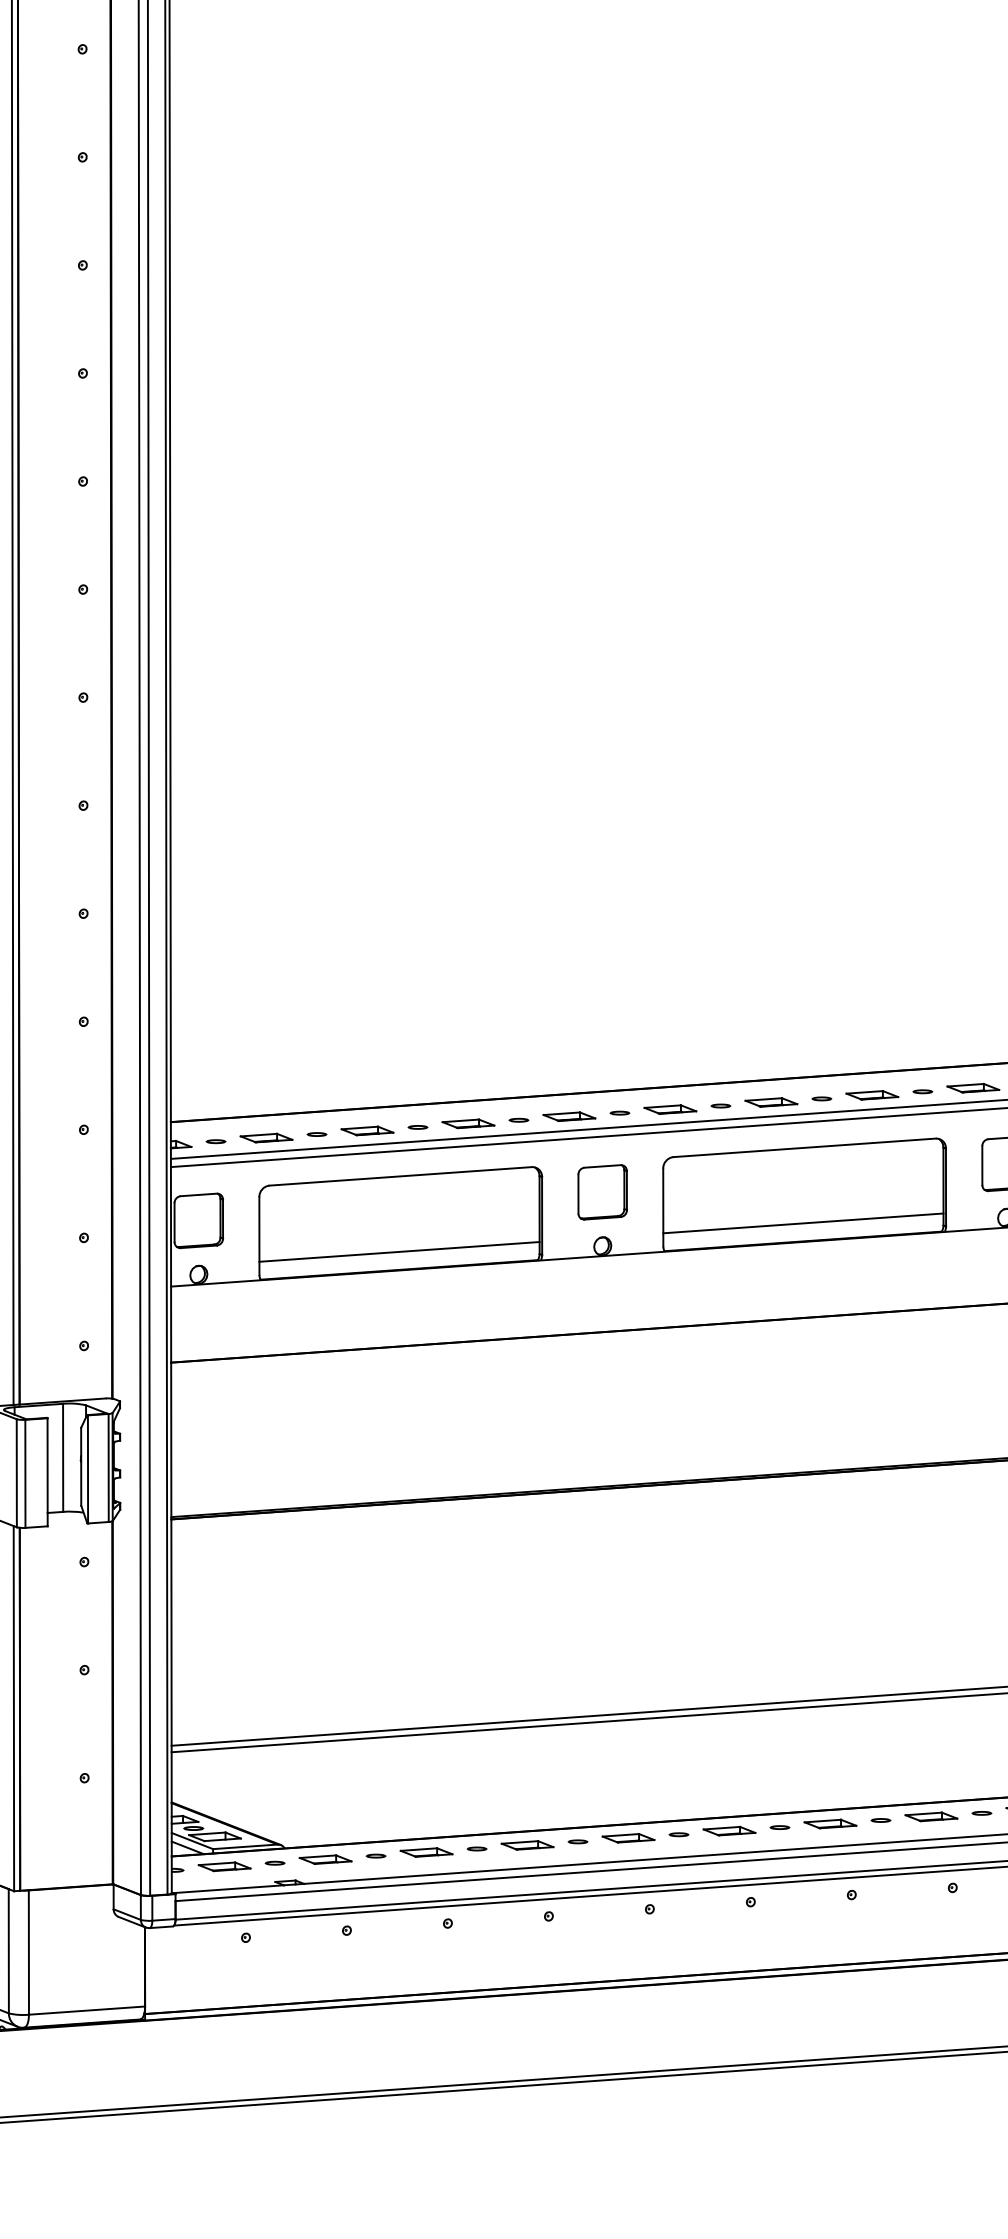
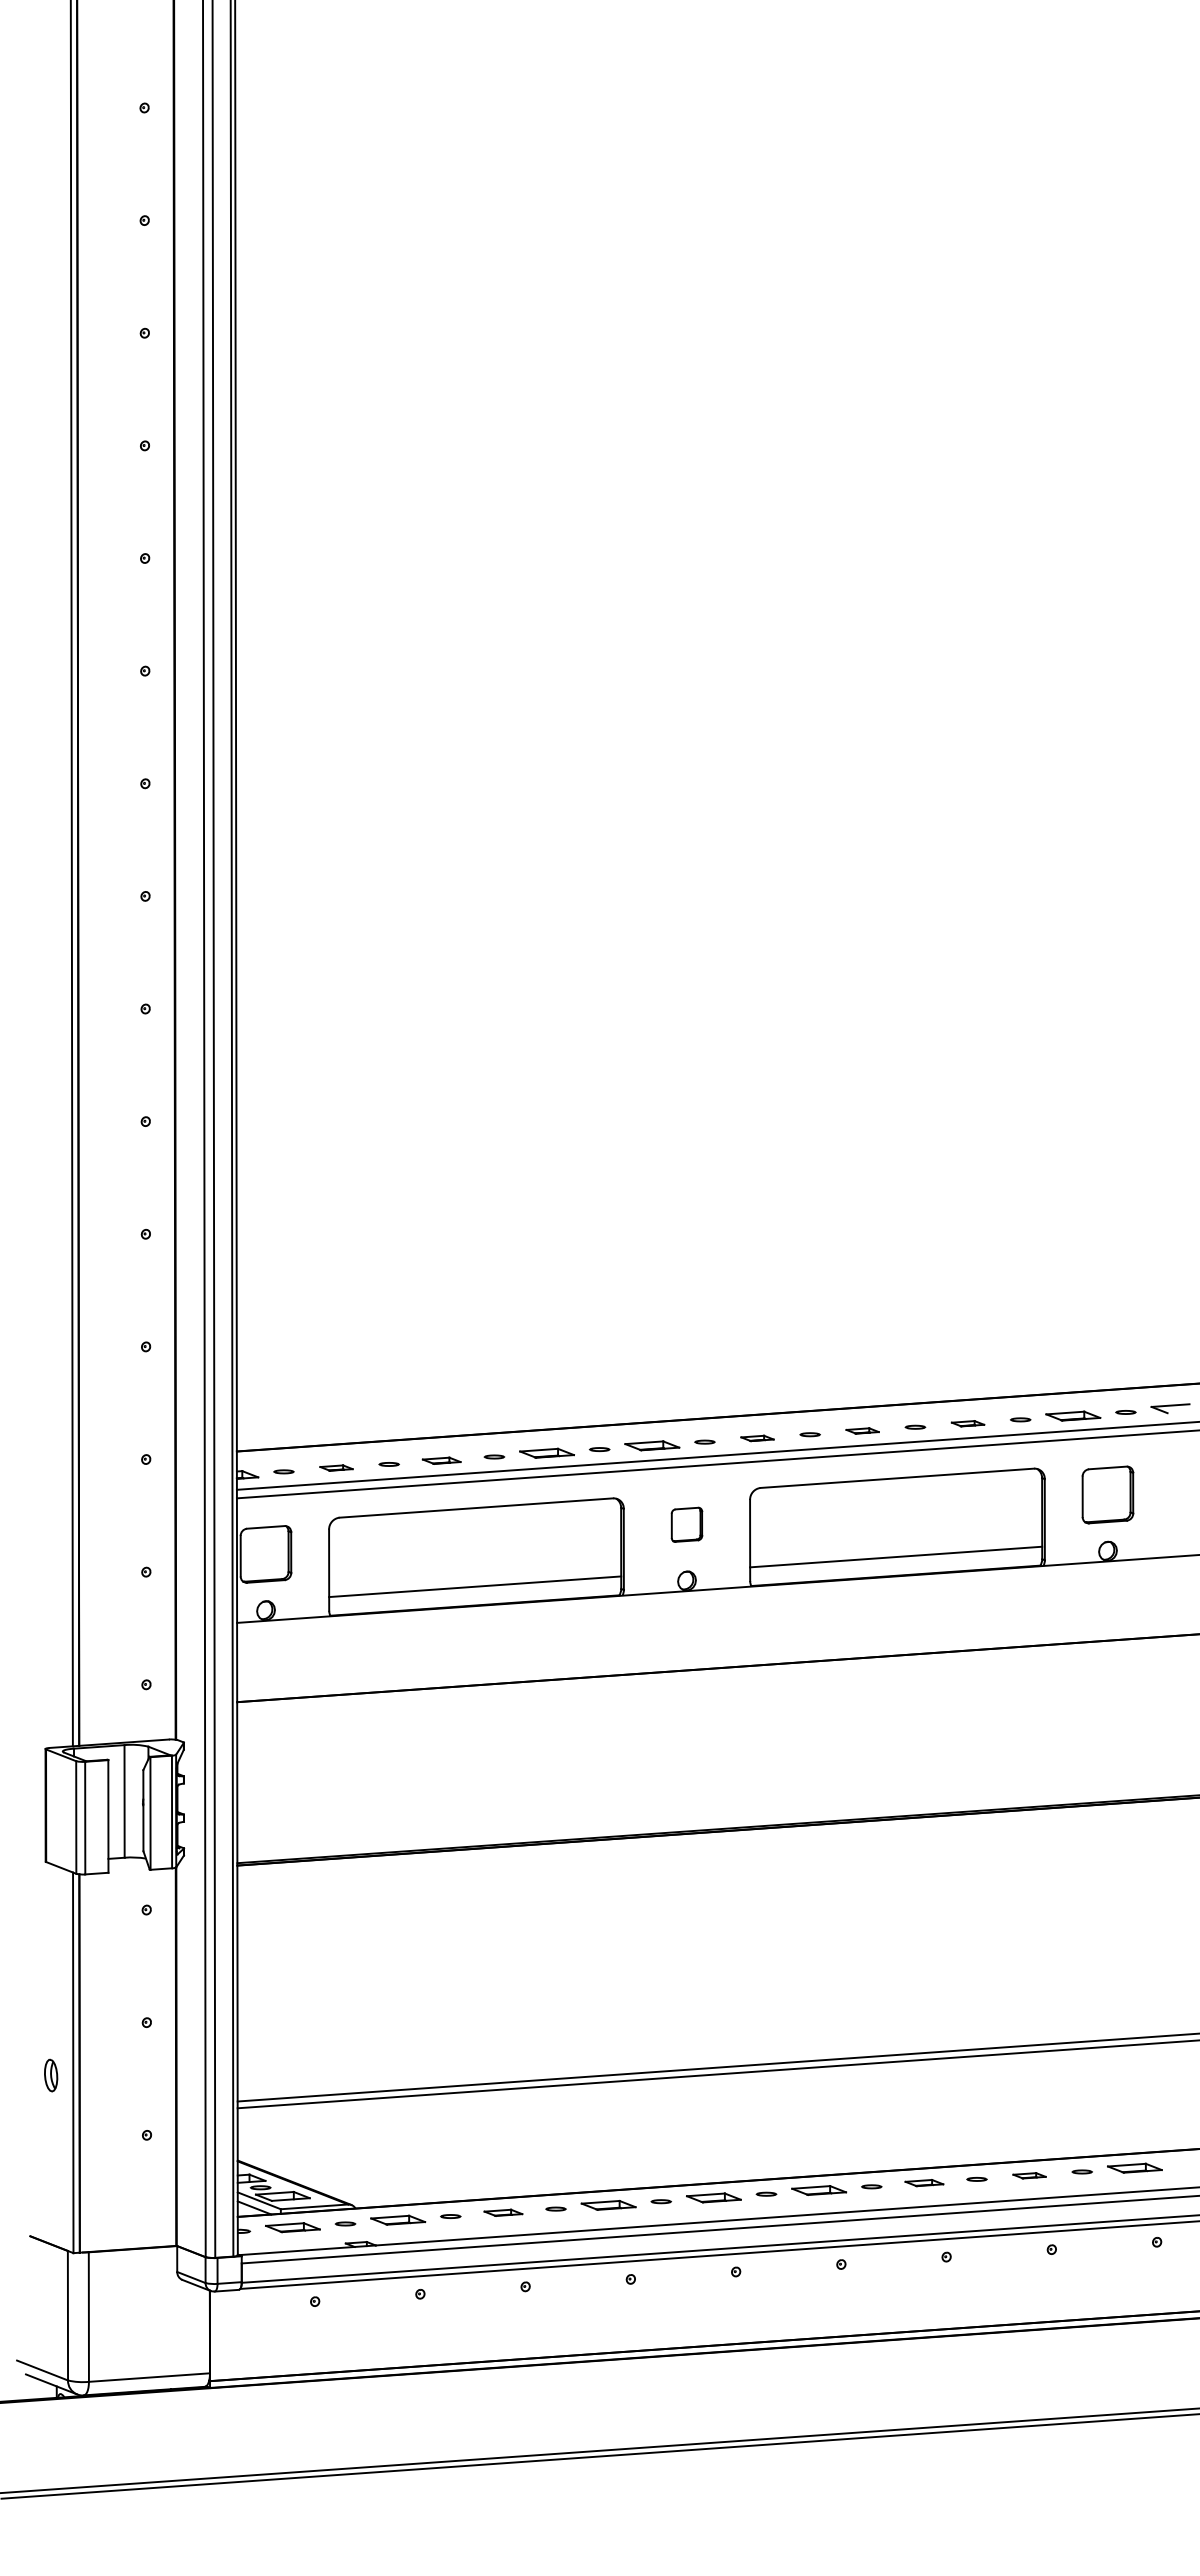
part: (871, 1095) -> (967, 1423), size x0.6
part: (771, 1101) -> (862, 1430), size x0.6
part: (670, 1109) -> (757, 1438), size x0.6
part: (367, 1130) -> (441, 1460), size x0.7
part: (266, 1137) -> (336, 1467), size x0.6
part: (602, 1192) -> (686, 1524), size x0.6
part: (931, 1816) -> (1029, 2175), size x0.6
part: (830, 1823) -> (924, 2182), size x0.7
part: (426, 1852) -> (503, 2212), size x0.7

